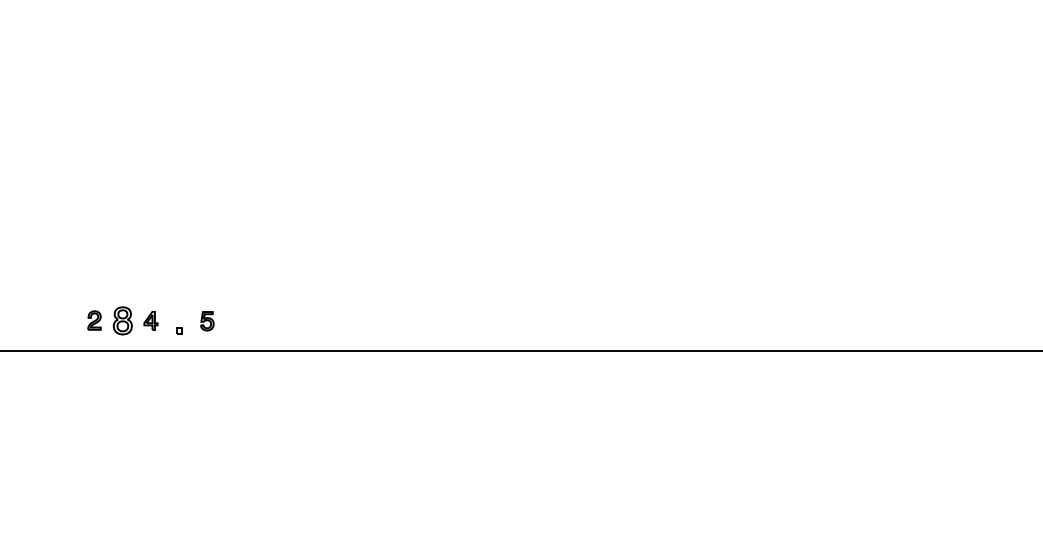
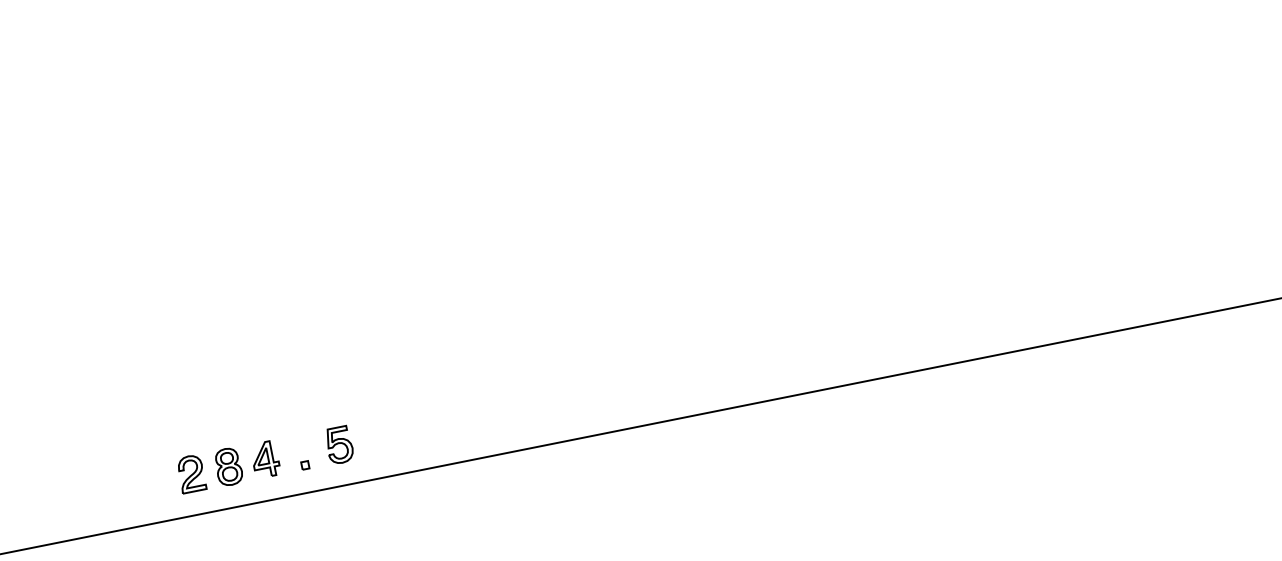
part: (94, 320) -> (191, 473), size x1.43
part: (150, 320) -> (264, 459), size x1.43
part: (207, 321) -> (339, 445), size x1.43

